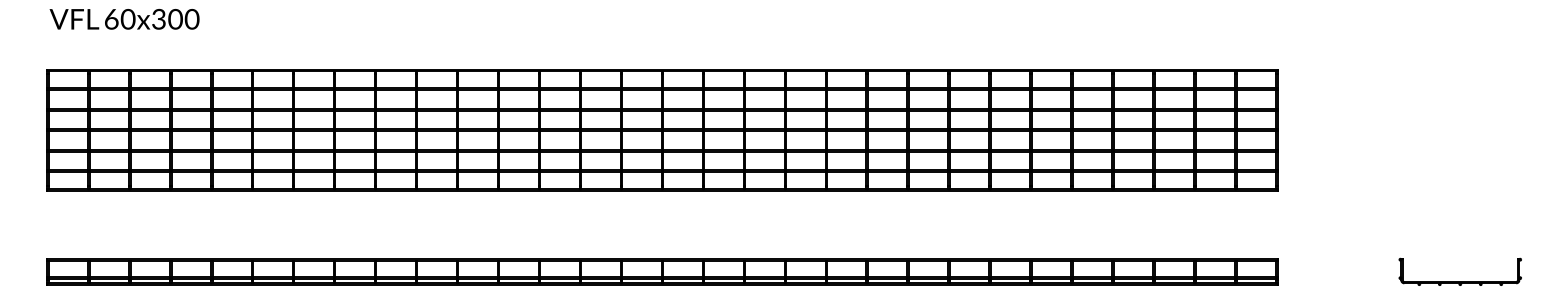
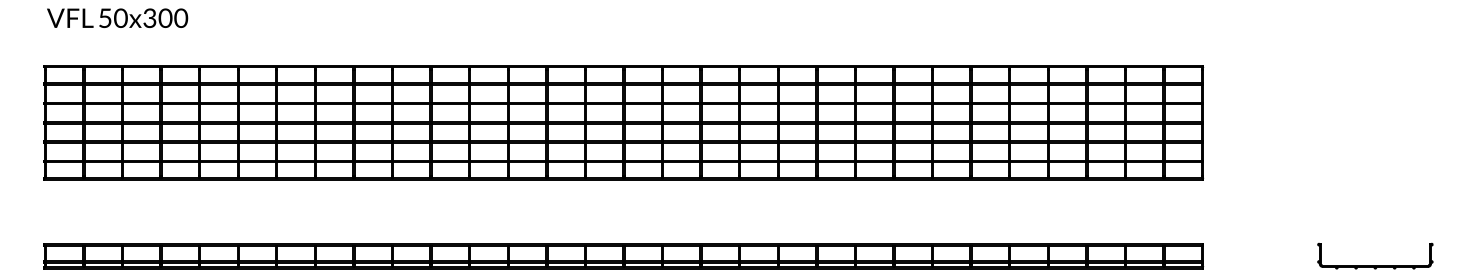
text: (111, 18) -> (105, 17), 60x300 -> 50x300

